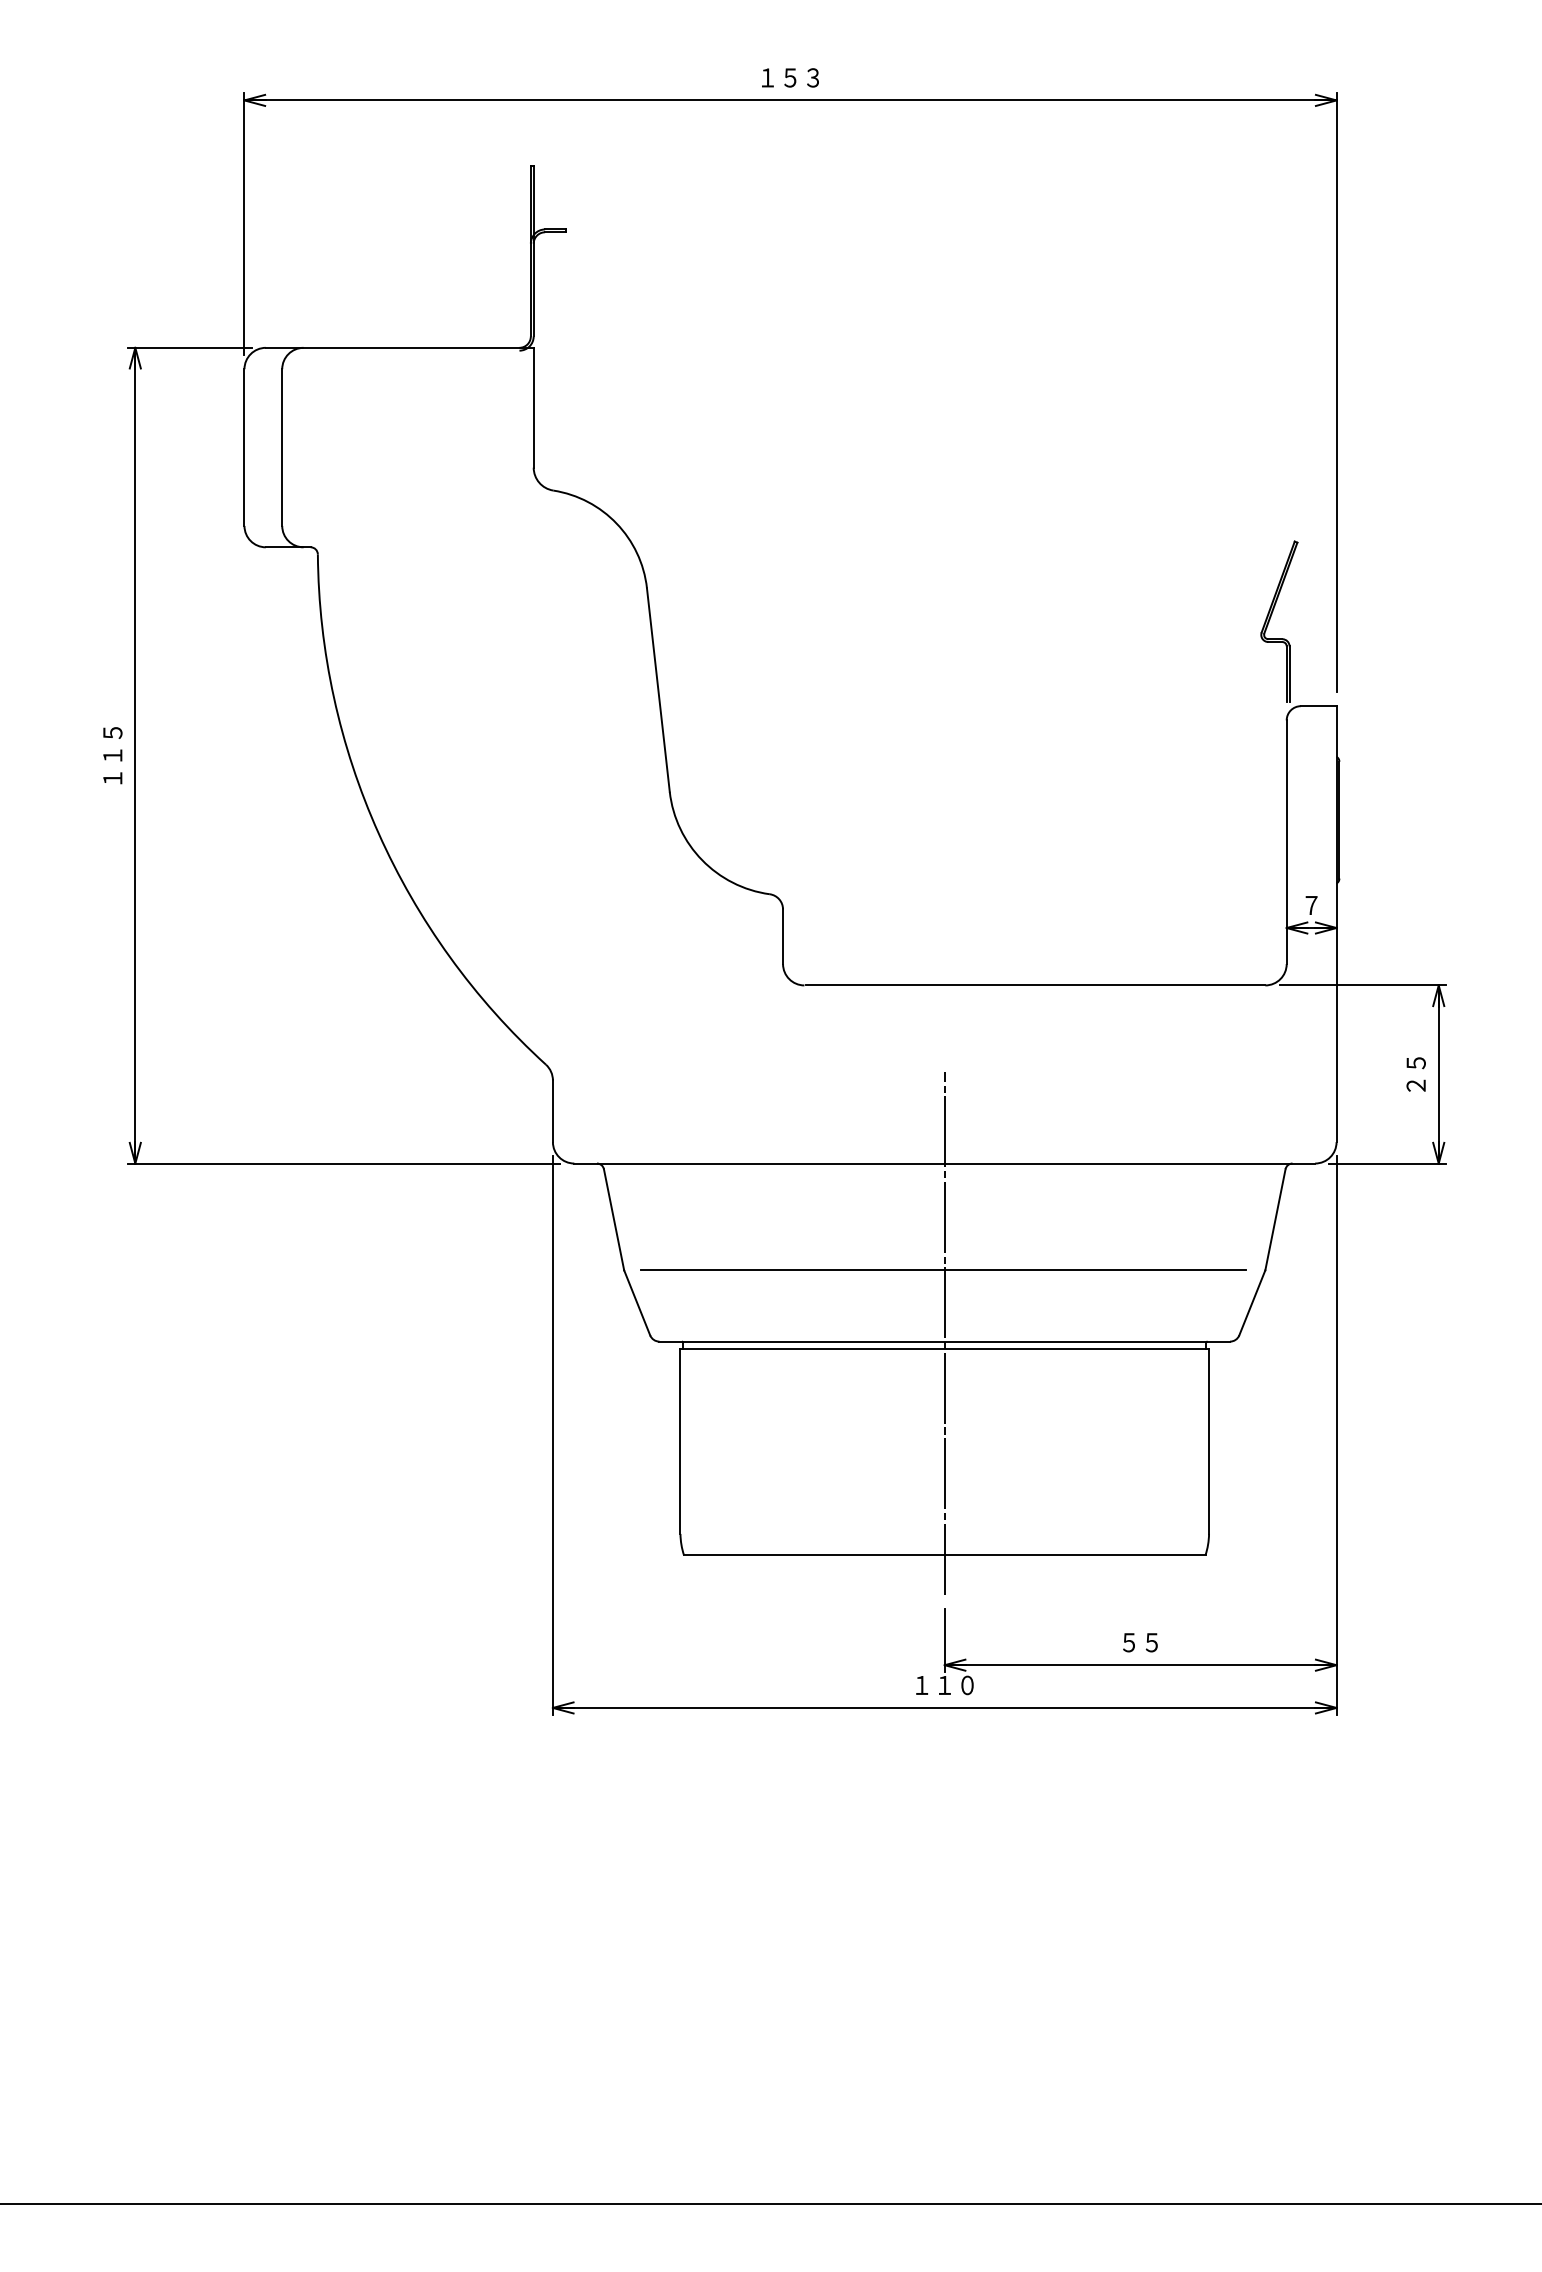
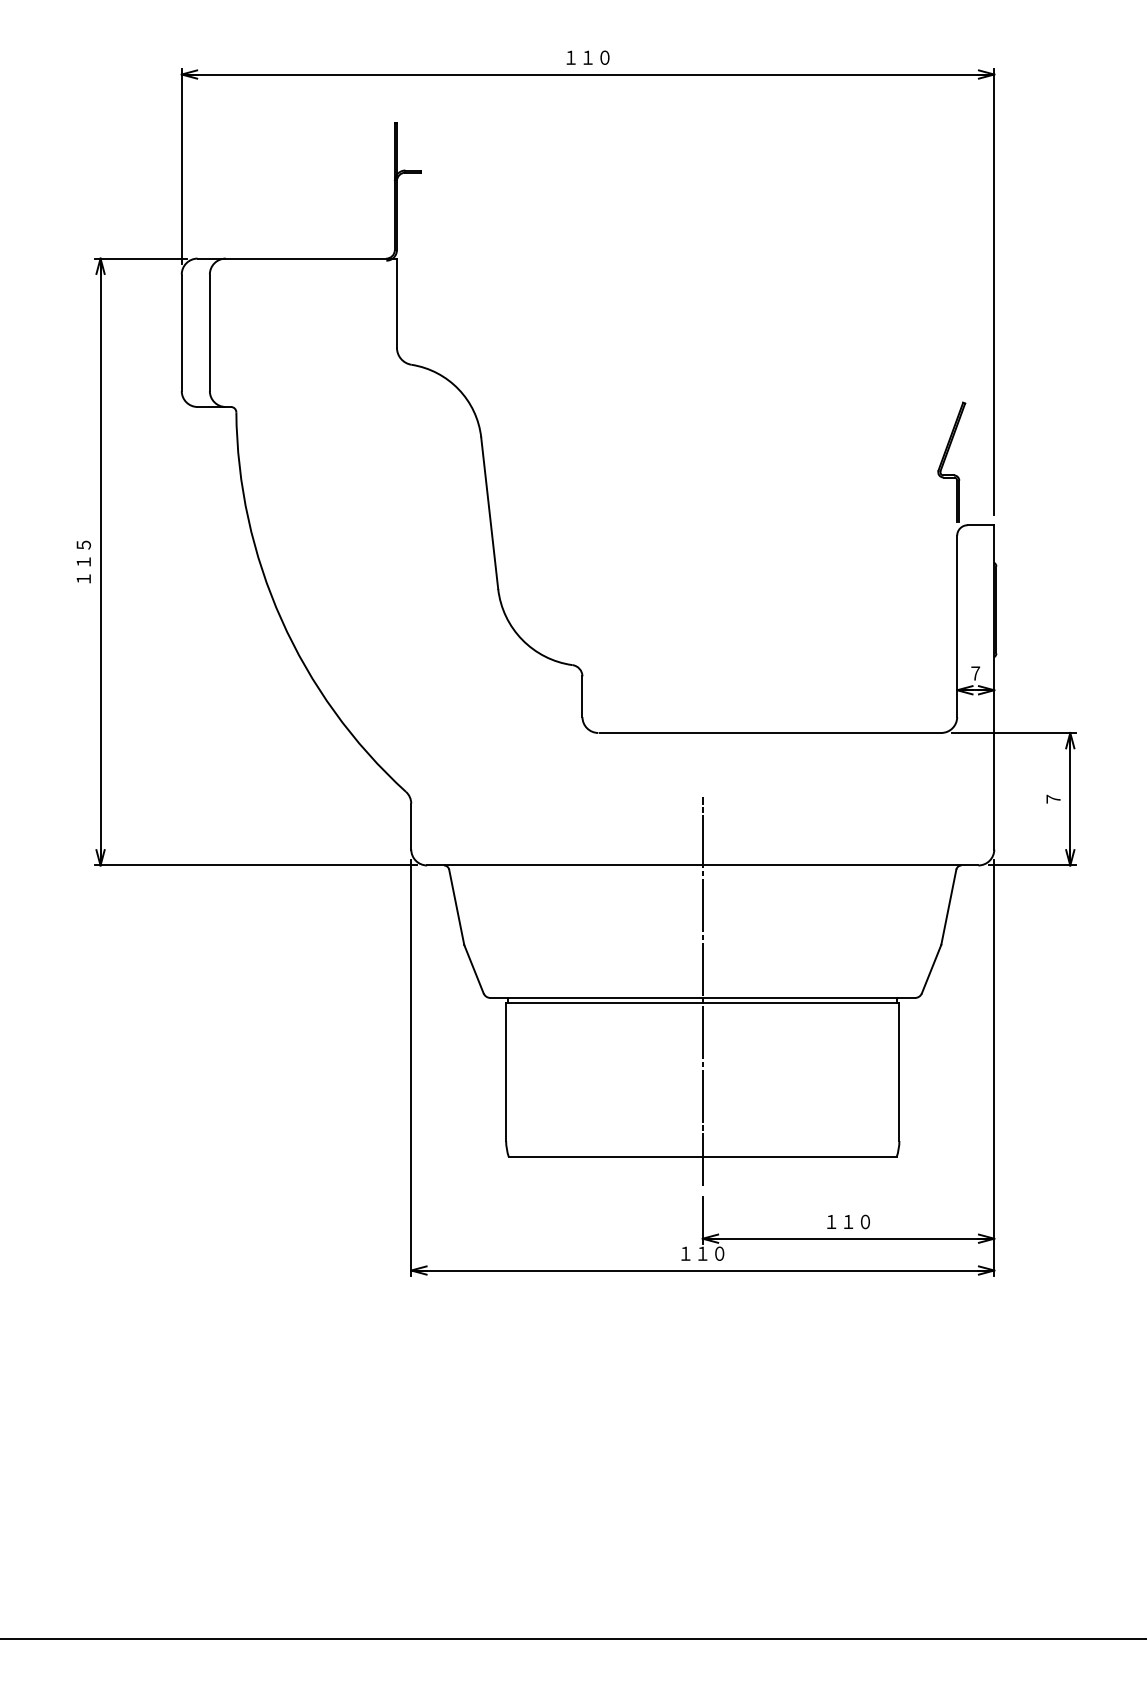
text: (801, 77) -> (596, 57), １５３ -> １１０
text: (1415, 1074) -> (1053, 799), ２５ -> ７
line: (942, 1270) -> (701, 945), removed
text: (1140, 1642) -> (848, 1221), ５５ -> １１０

